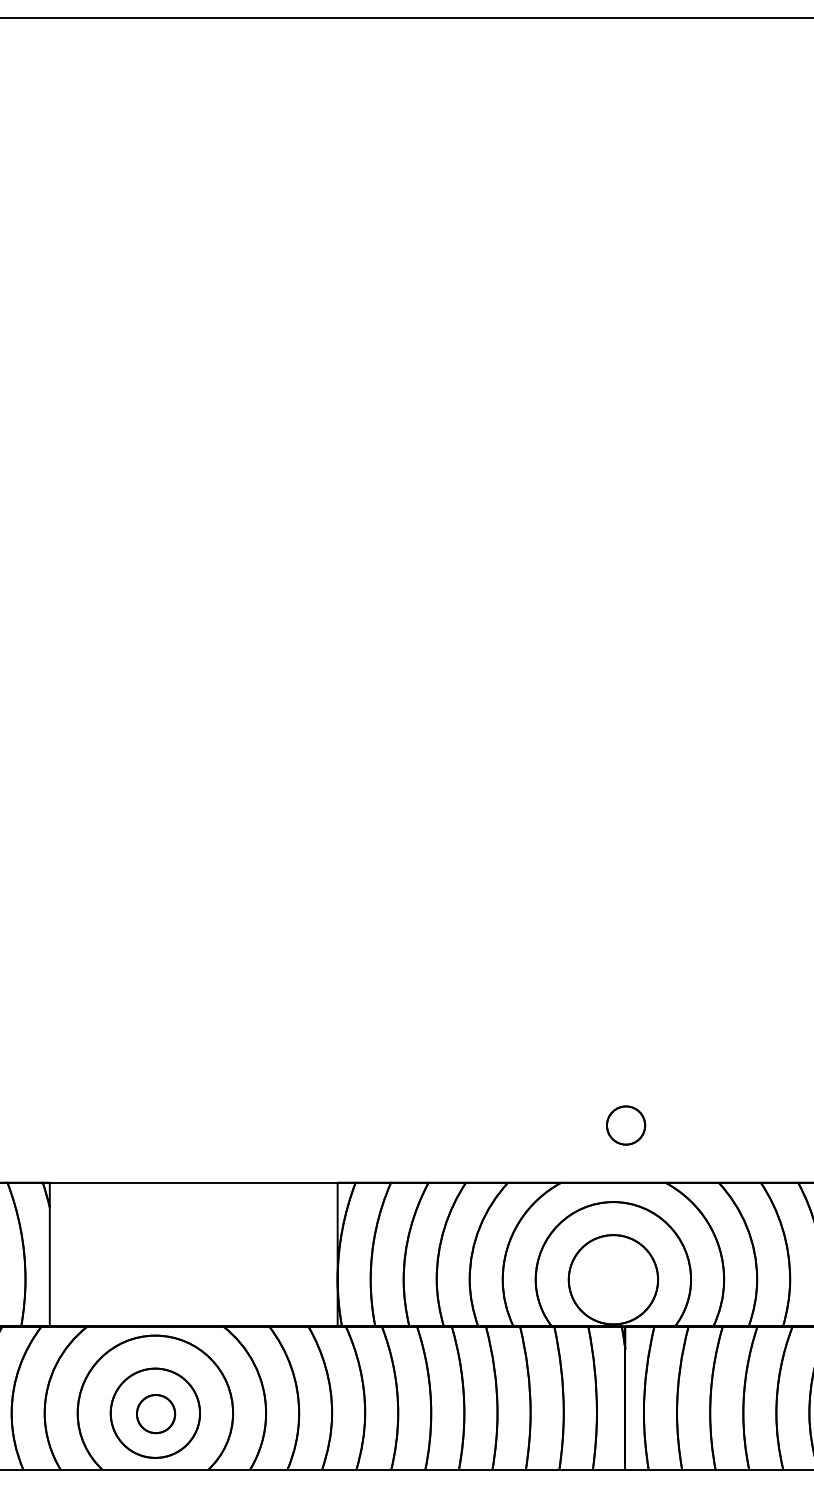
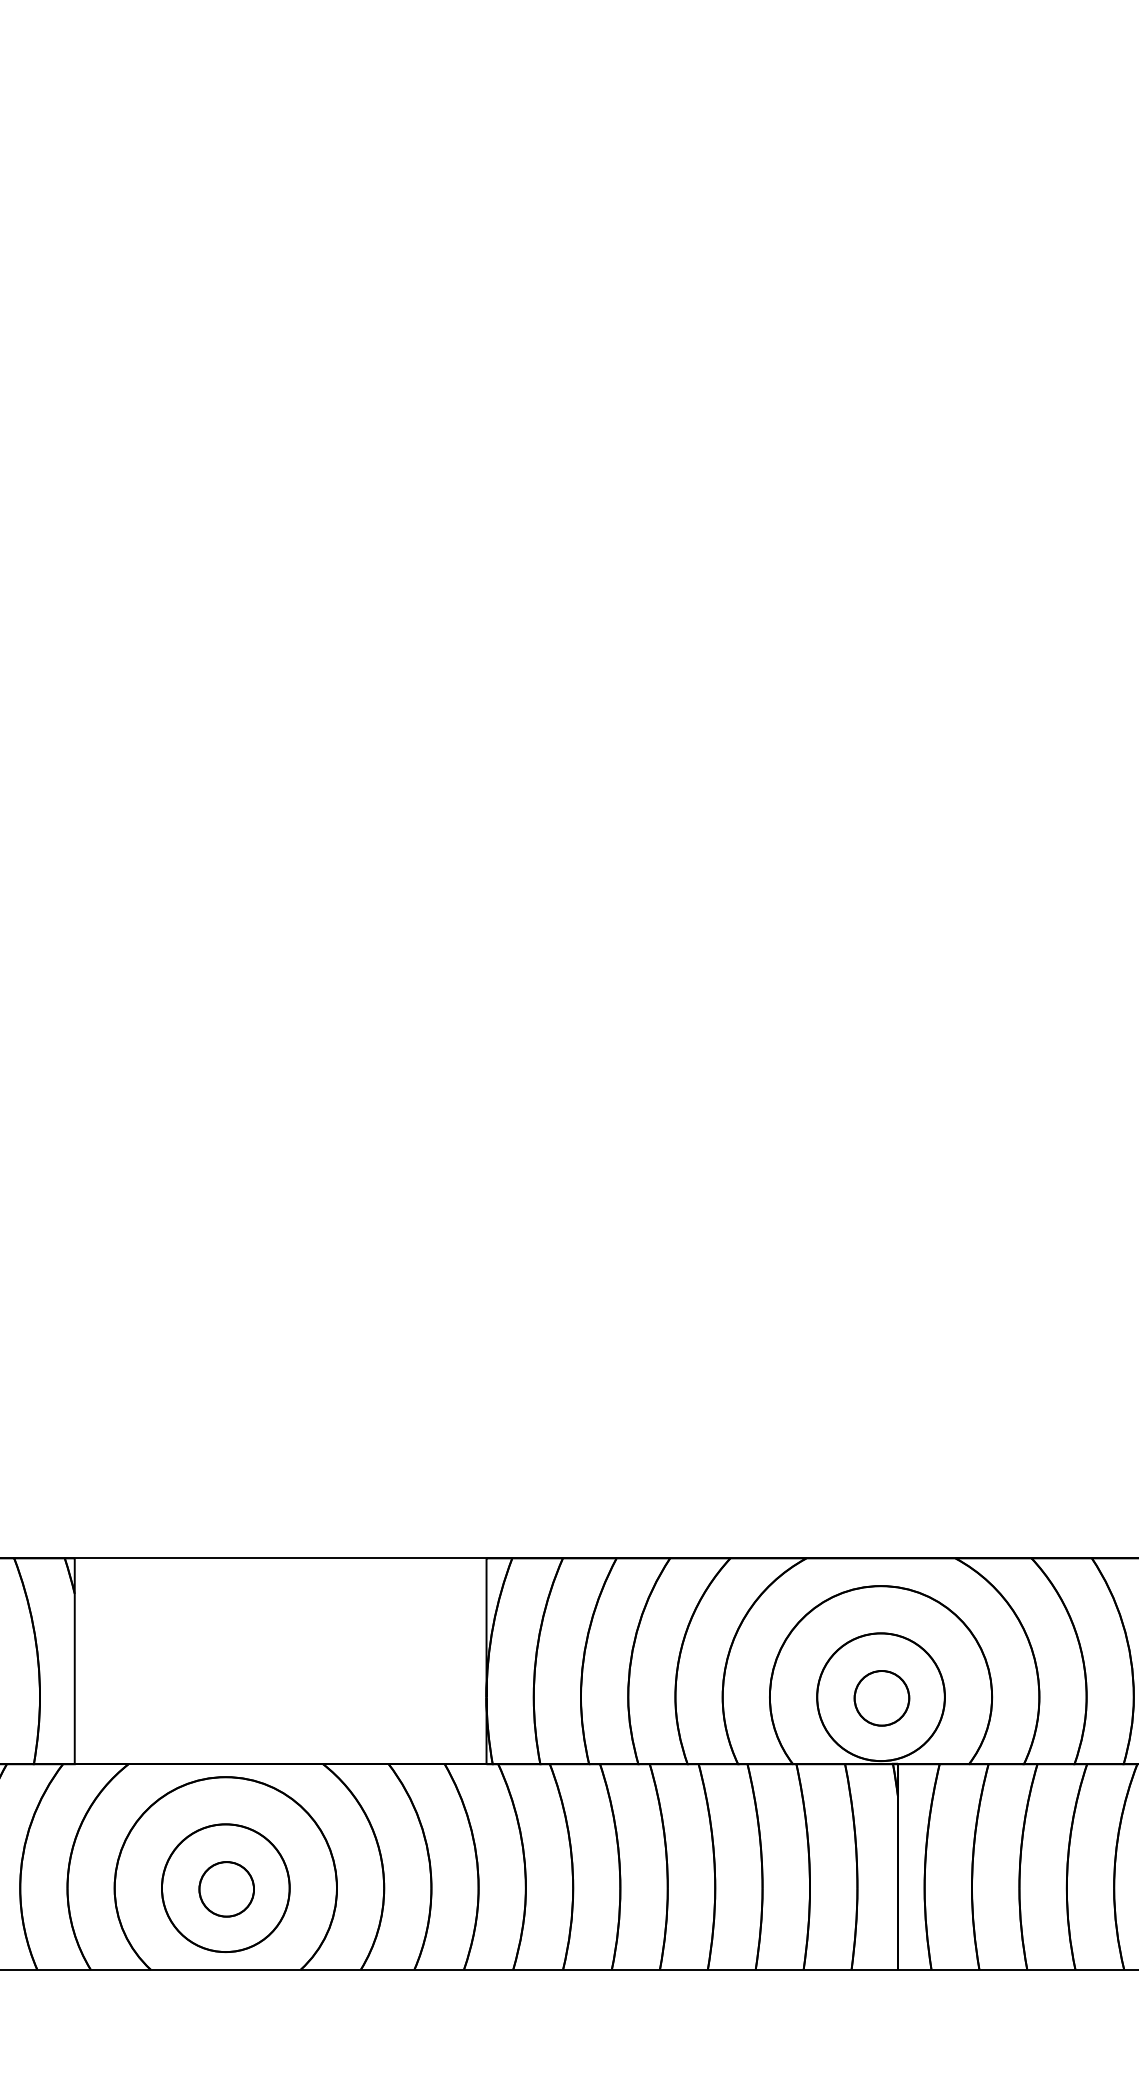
part: (626, 1125) -> (882, 1698), moved

